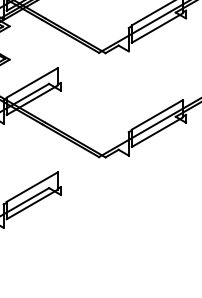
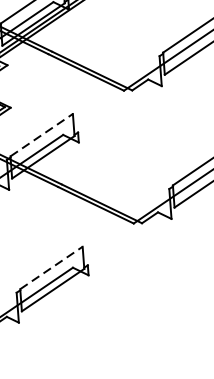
line: (32, 82) -> (41, 134), solid -> dashed
line: (32, 187) -> (51, 268), solid -> dashed

